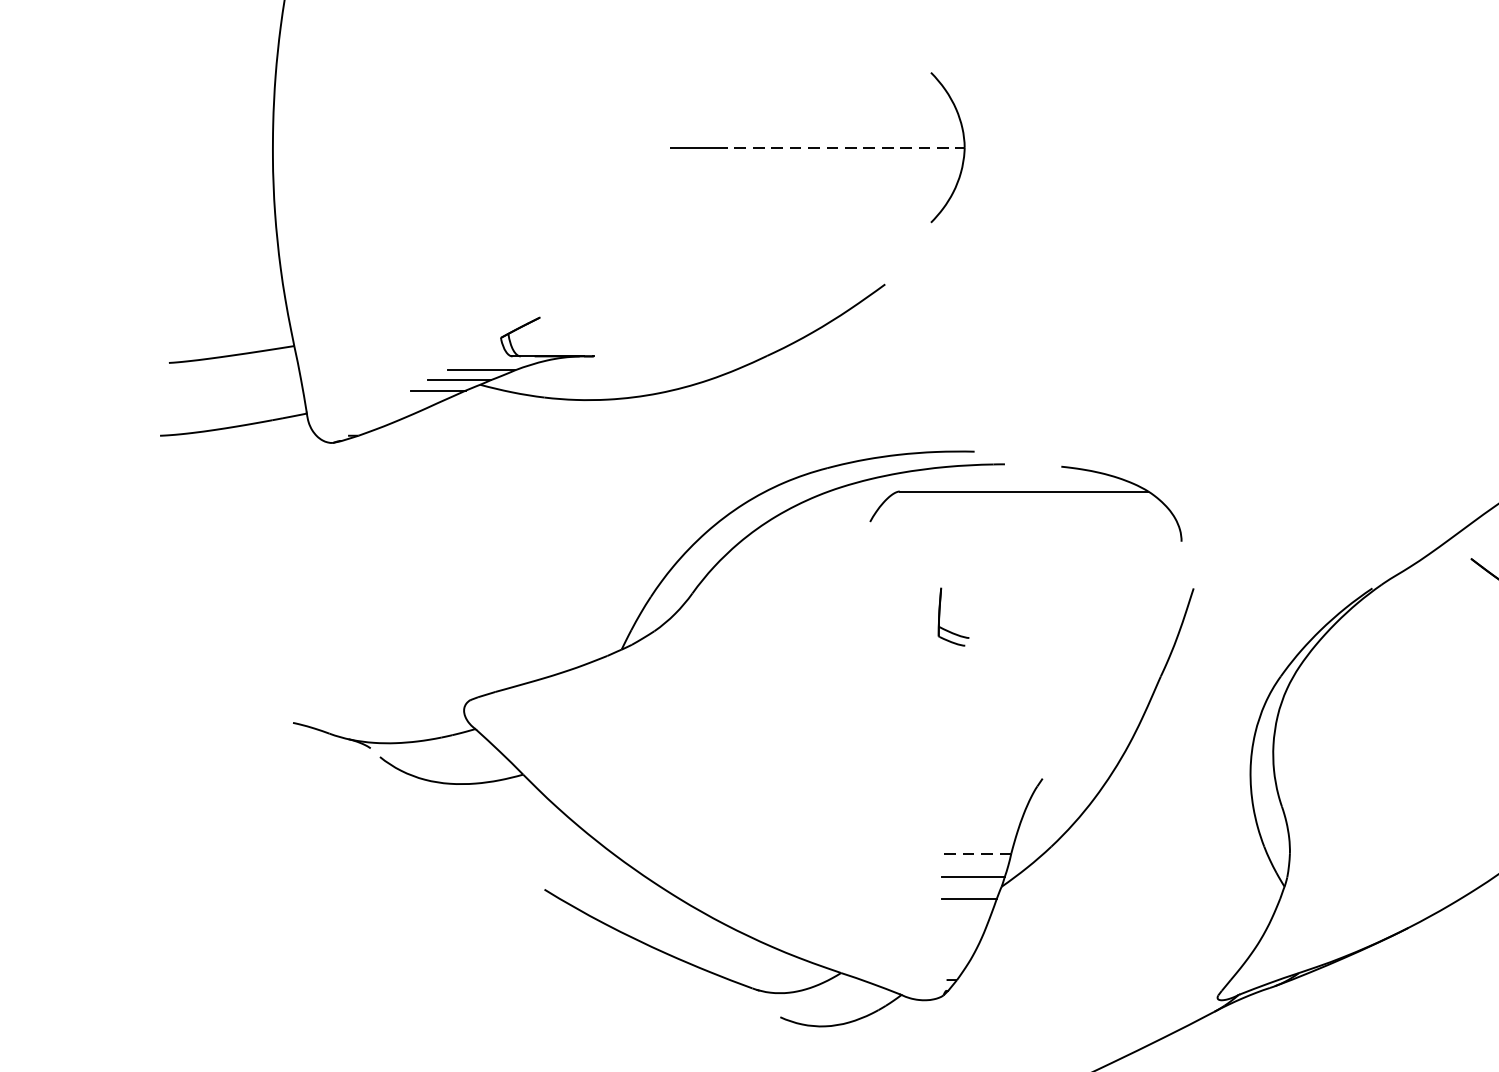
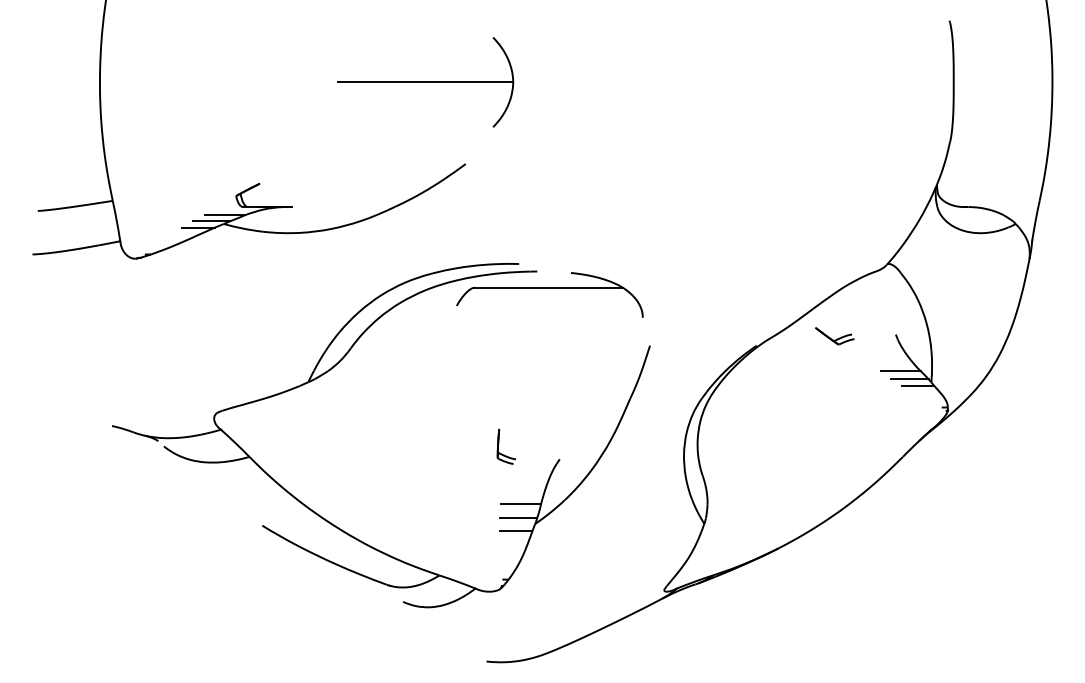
line: (841, 147) -> (439, 82), dashed -> solid
part: (941, 613) -> (499, 444), moved
line: (976, 854) -> (520, 504), dashed -> solid

